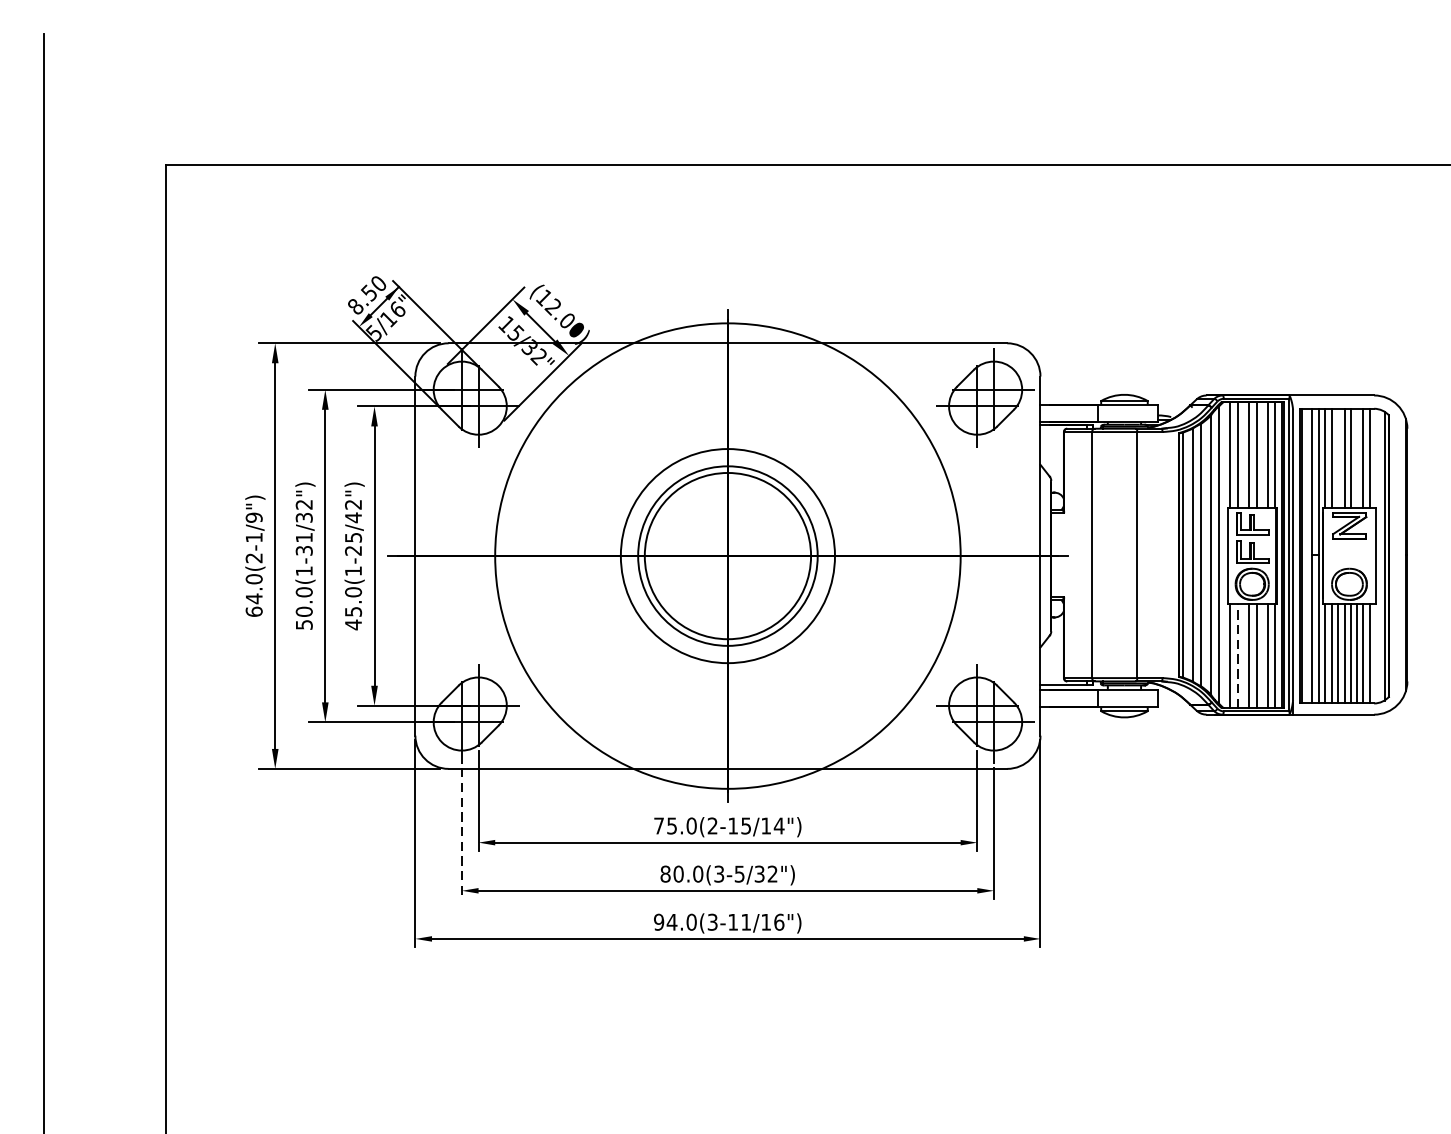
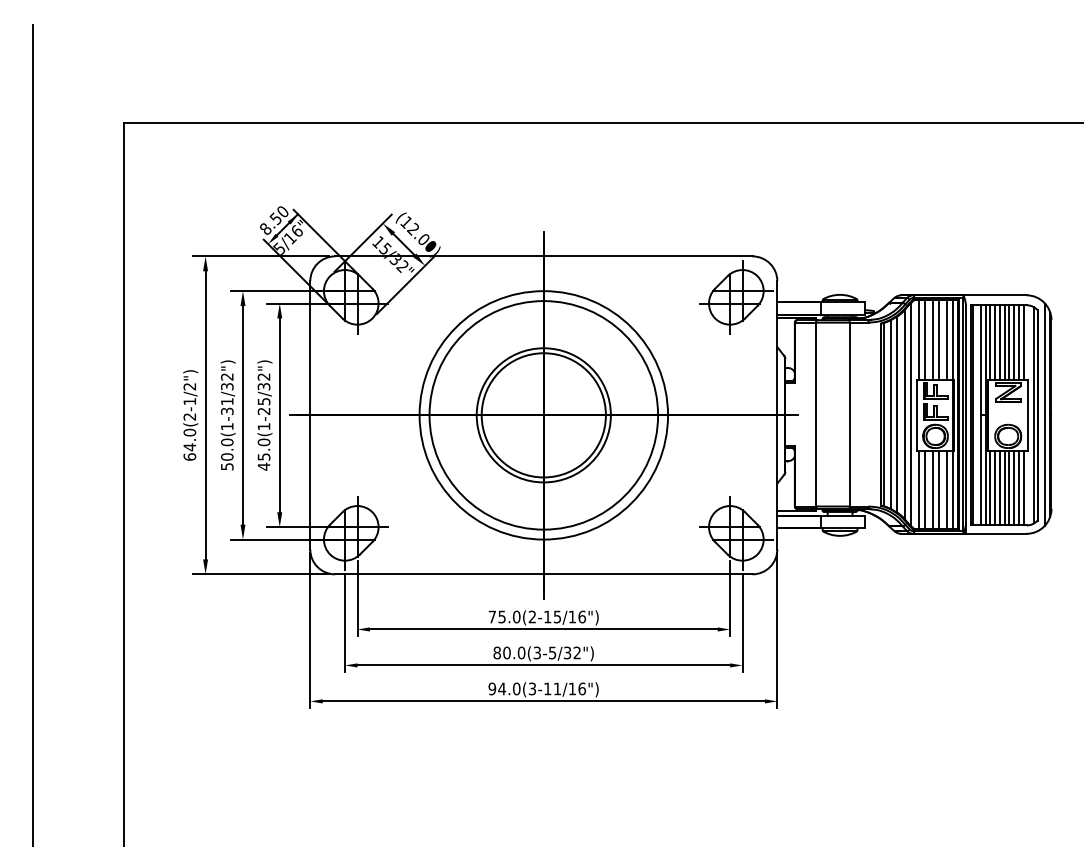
line: (1337, 458) -> (999, 342), added
line: (1357, 458) -> (1014, 342), added
text: (253, 517) -> (189, 386), 64.0(2-1/9") -> 64.0(2-1/2")
text: (352, 517) -> (263, 386), 45.0(1-25/42") -> 45.0(1-25/32")
line: (1399, 554) -> (1045, 414), added
circle: (727, 556) -> (543, 415), size x0.71
circle: (727, 556) -> (543, 415), size x1.43
line: (1237, 655) -> (924, 489), dashed -> solid
text: (779, 825) -> (582, 616), 75.0(2-15/14") -> 75.0(2-15/16")
line: (462, 833) -> (345, 622), dashed -> solid

